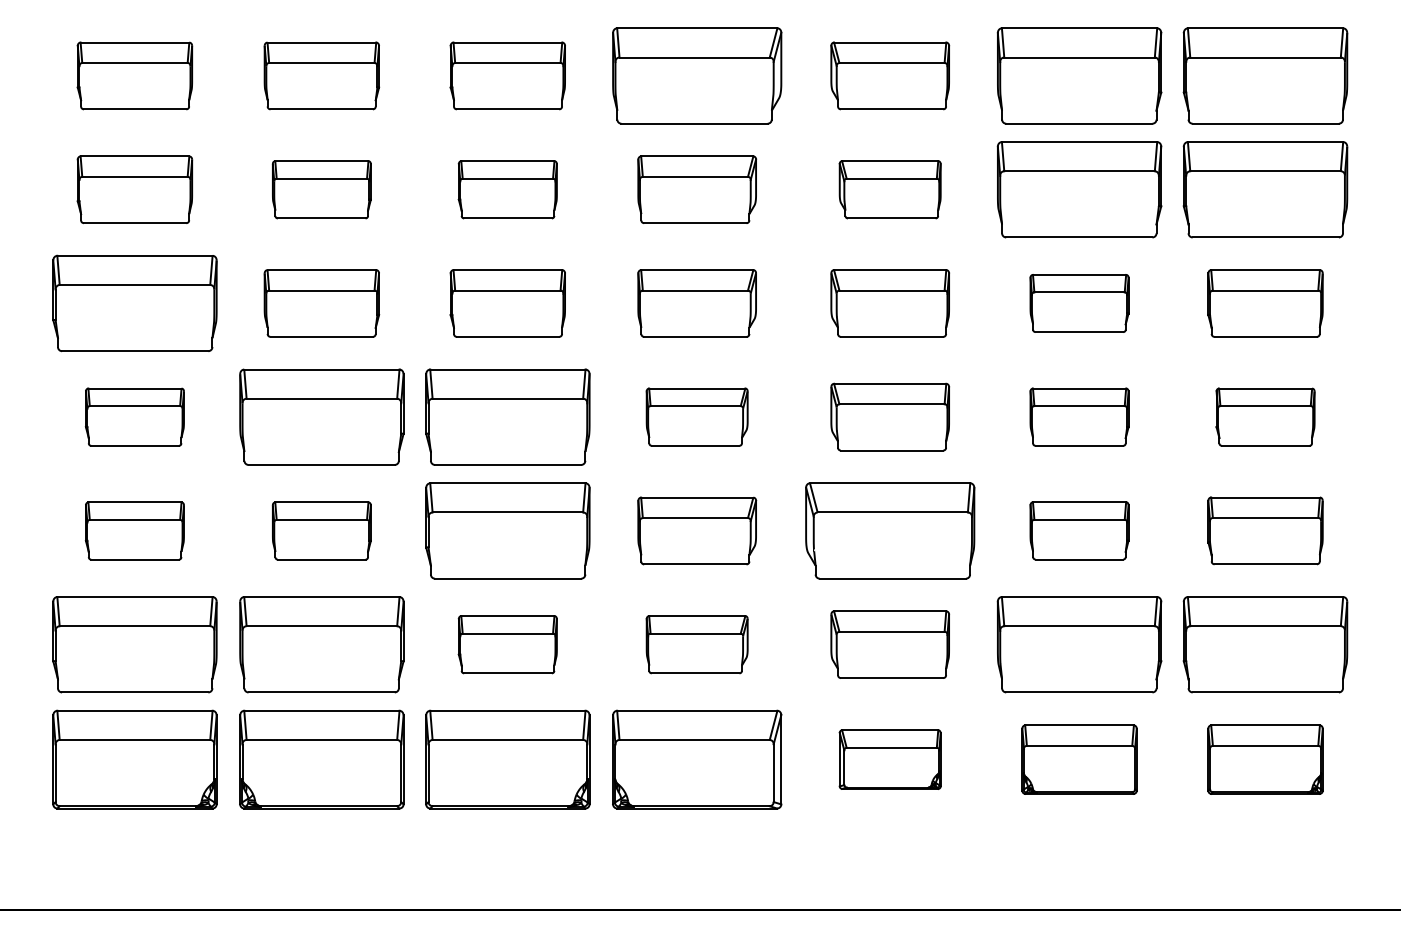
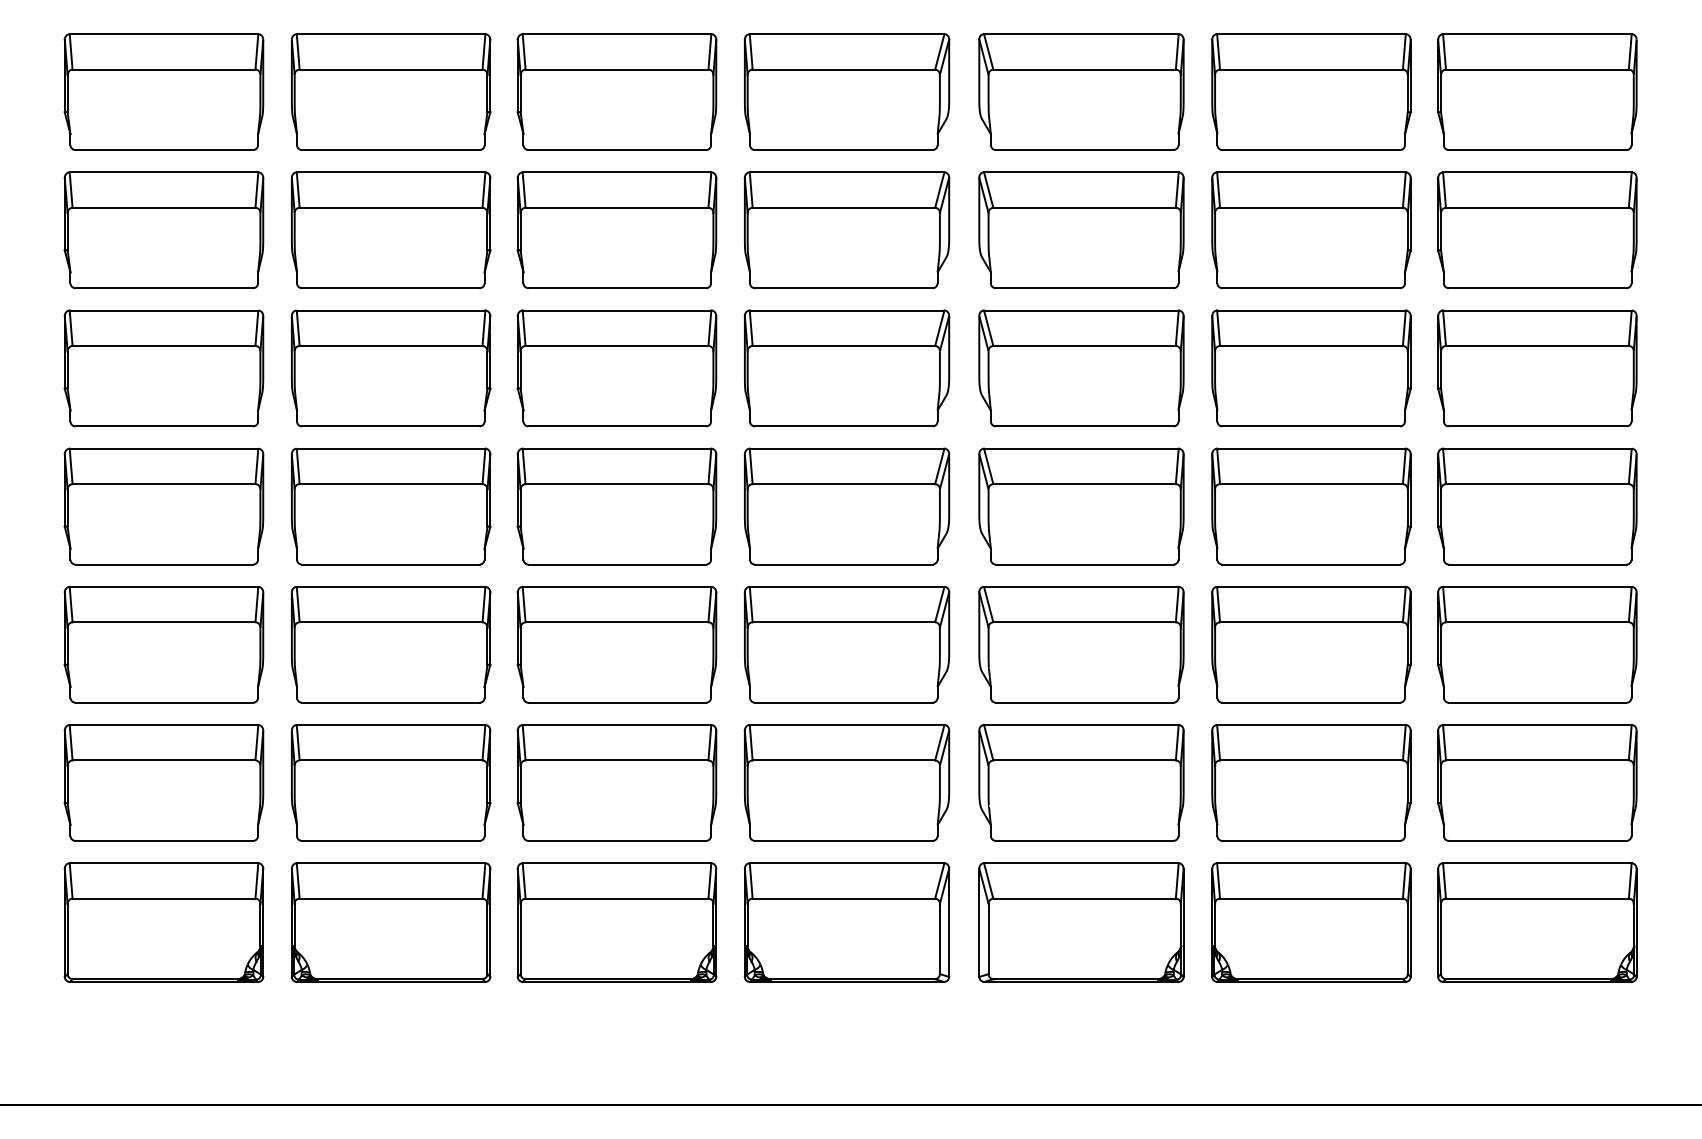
part: (134, 75) -> (163, 91), size x1.43
part: (321, 75) -> (390, 91), size x1.43
part: (507, 75) -> (616, 91), size x1.43
part: (890, 75) -> (1081, 91), size x1.43
part: (134, 189) -> (163, 230), size x1.43
part: (321, 189) -> (390, 230), size x1.67
part: (507, 189) -> (616, 230), size x1.67
part: (696, 189) -> (846, 230), size x1.43
part: (890, 189) -> (1081, 230), size x1.67
part: (321, 303) -> (390, 368), size x1.43
part: (507, 303) -> (616, 368), size x1.43
part: (696, 303) -> (846, 368), size x1.43
part: (890, 303) -> (1081, 368), size x1.43
part: (1079, 303) -> (1311, 368), size x1.67
part: (1265, 303) -> (1537, 368), size x1.43
part: (134, 417) -> (163, 506), size x1.67
part: (696, 417) -> (846, 506), size x1.67
part: (890, 417) -> (1081, 506), size x1.43
part: (1079, 417) -> (1311, 506), size x1.67
part: (1265, 417) -> (1537, 506), size x1.67
part: (134, 530) -> (163, 644), size x1.67
part: (321, 530) -> (390, 644), size x1.67
part: (696, 530) -> (846, 644), size x1.43
part: (1079, 530) -> (1311, 644), size x1.67
part: (1265, 530) -> (1537, 644), size x1.43
part: (507, 644) -> (616, 782), size x1.67
part: (696, 644) -> (846, 782), size x1.67
part: (890, 644) -> (1081, 782), size x1.43
part: (890, 759) -> (1081, 922), size x1.67
part: (1079, 759) -> (1311, 922), size x1.43
part: (1265, 759) -> (1537, 922), size x1.43

